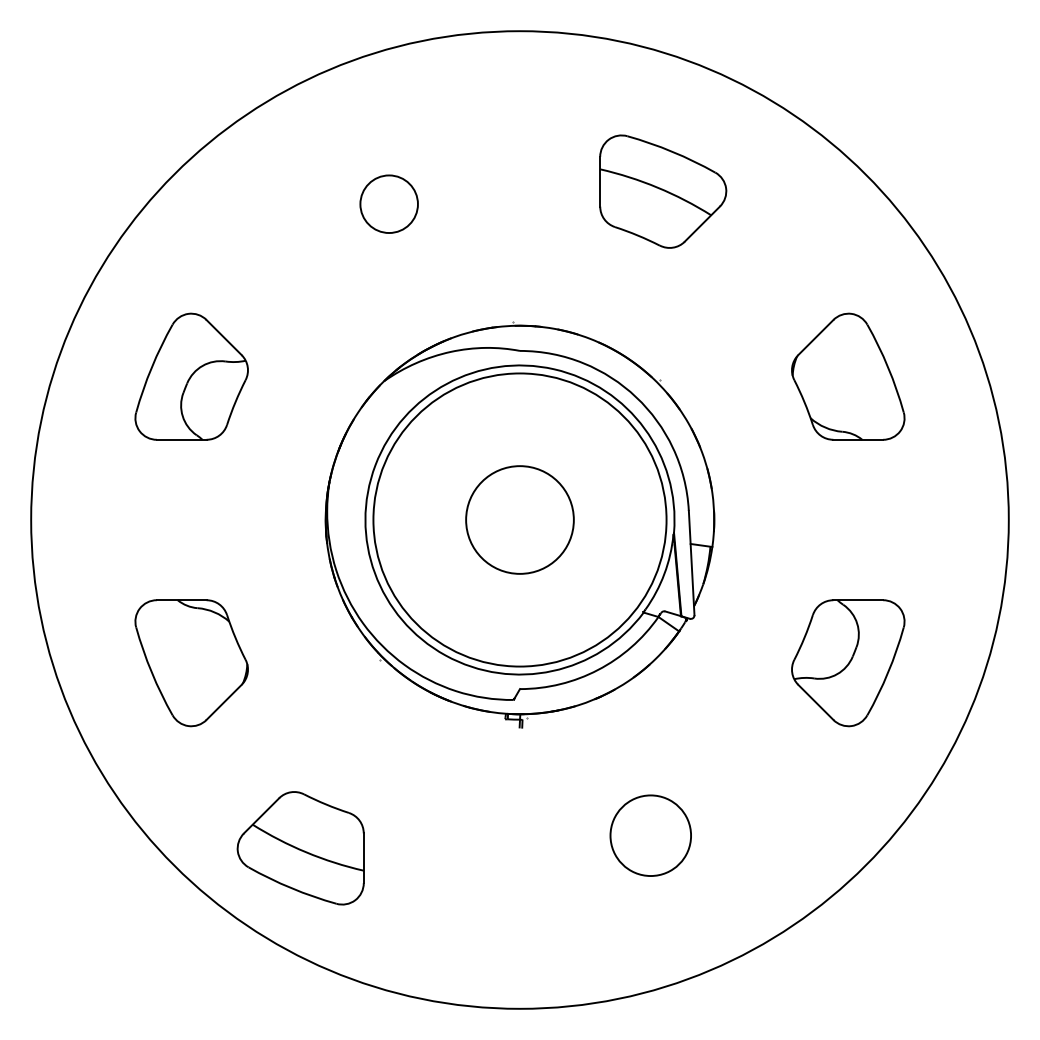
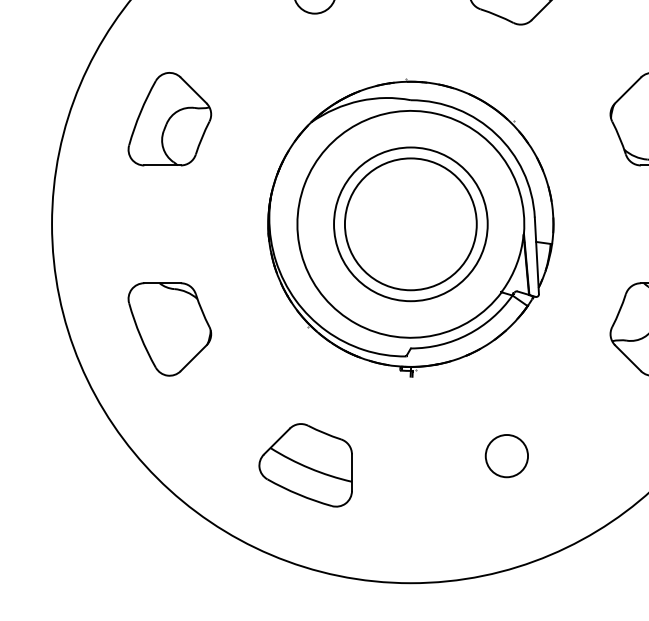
circle: (519, 519) -> (410, 223), size x0.71
circle: (519, 519) -> (410, 223), size x1.67
circle: (650, 835) -> (506, 455), size x0.71
part: (300, 848) -> (305, 465), moved

